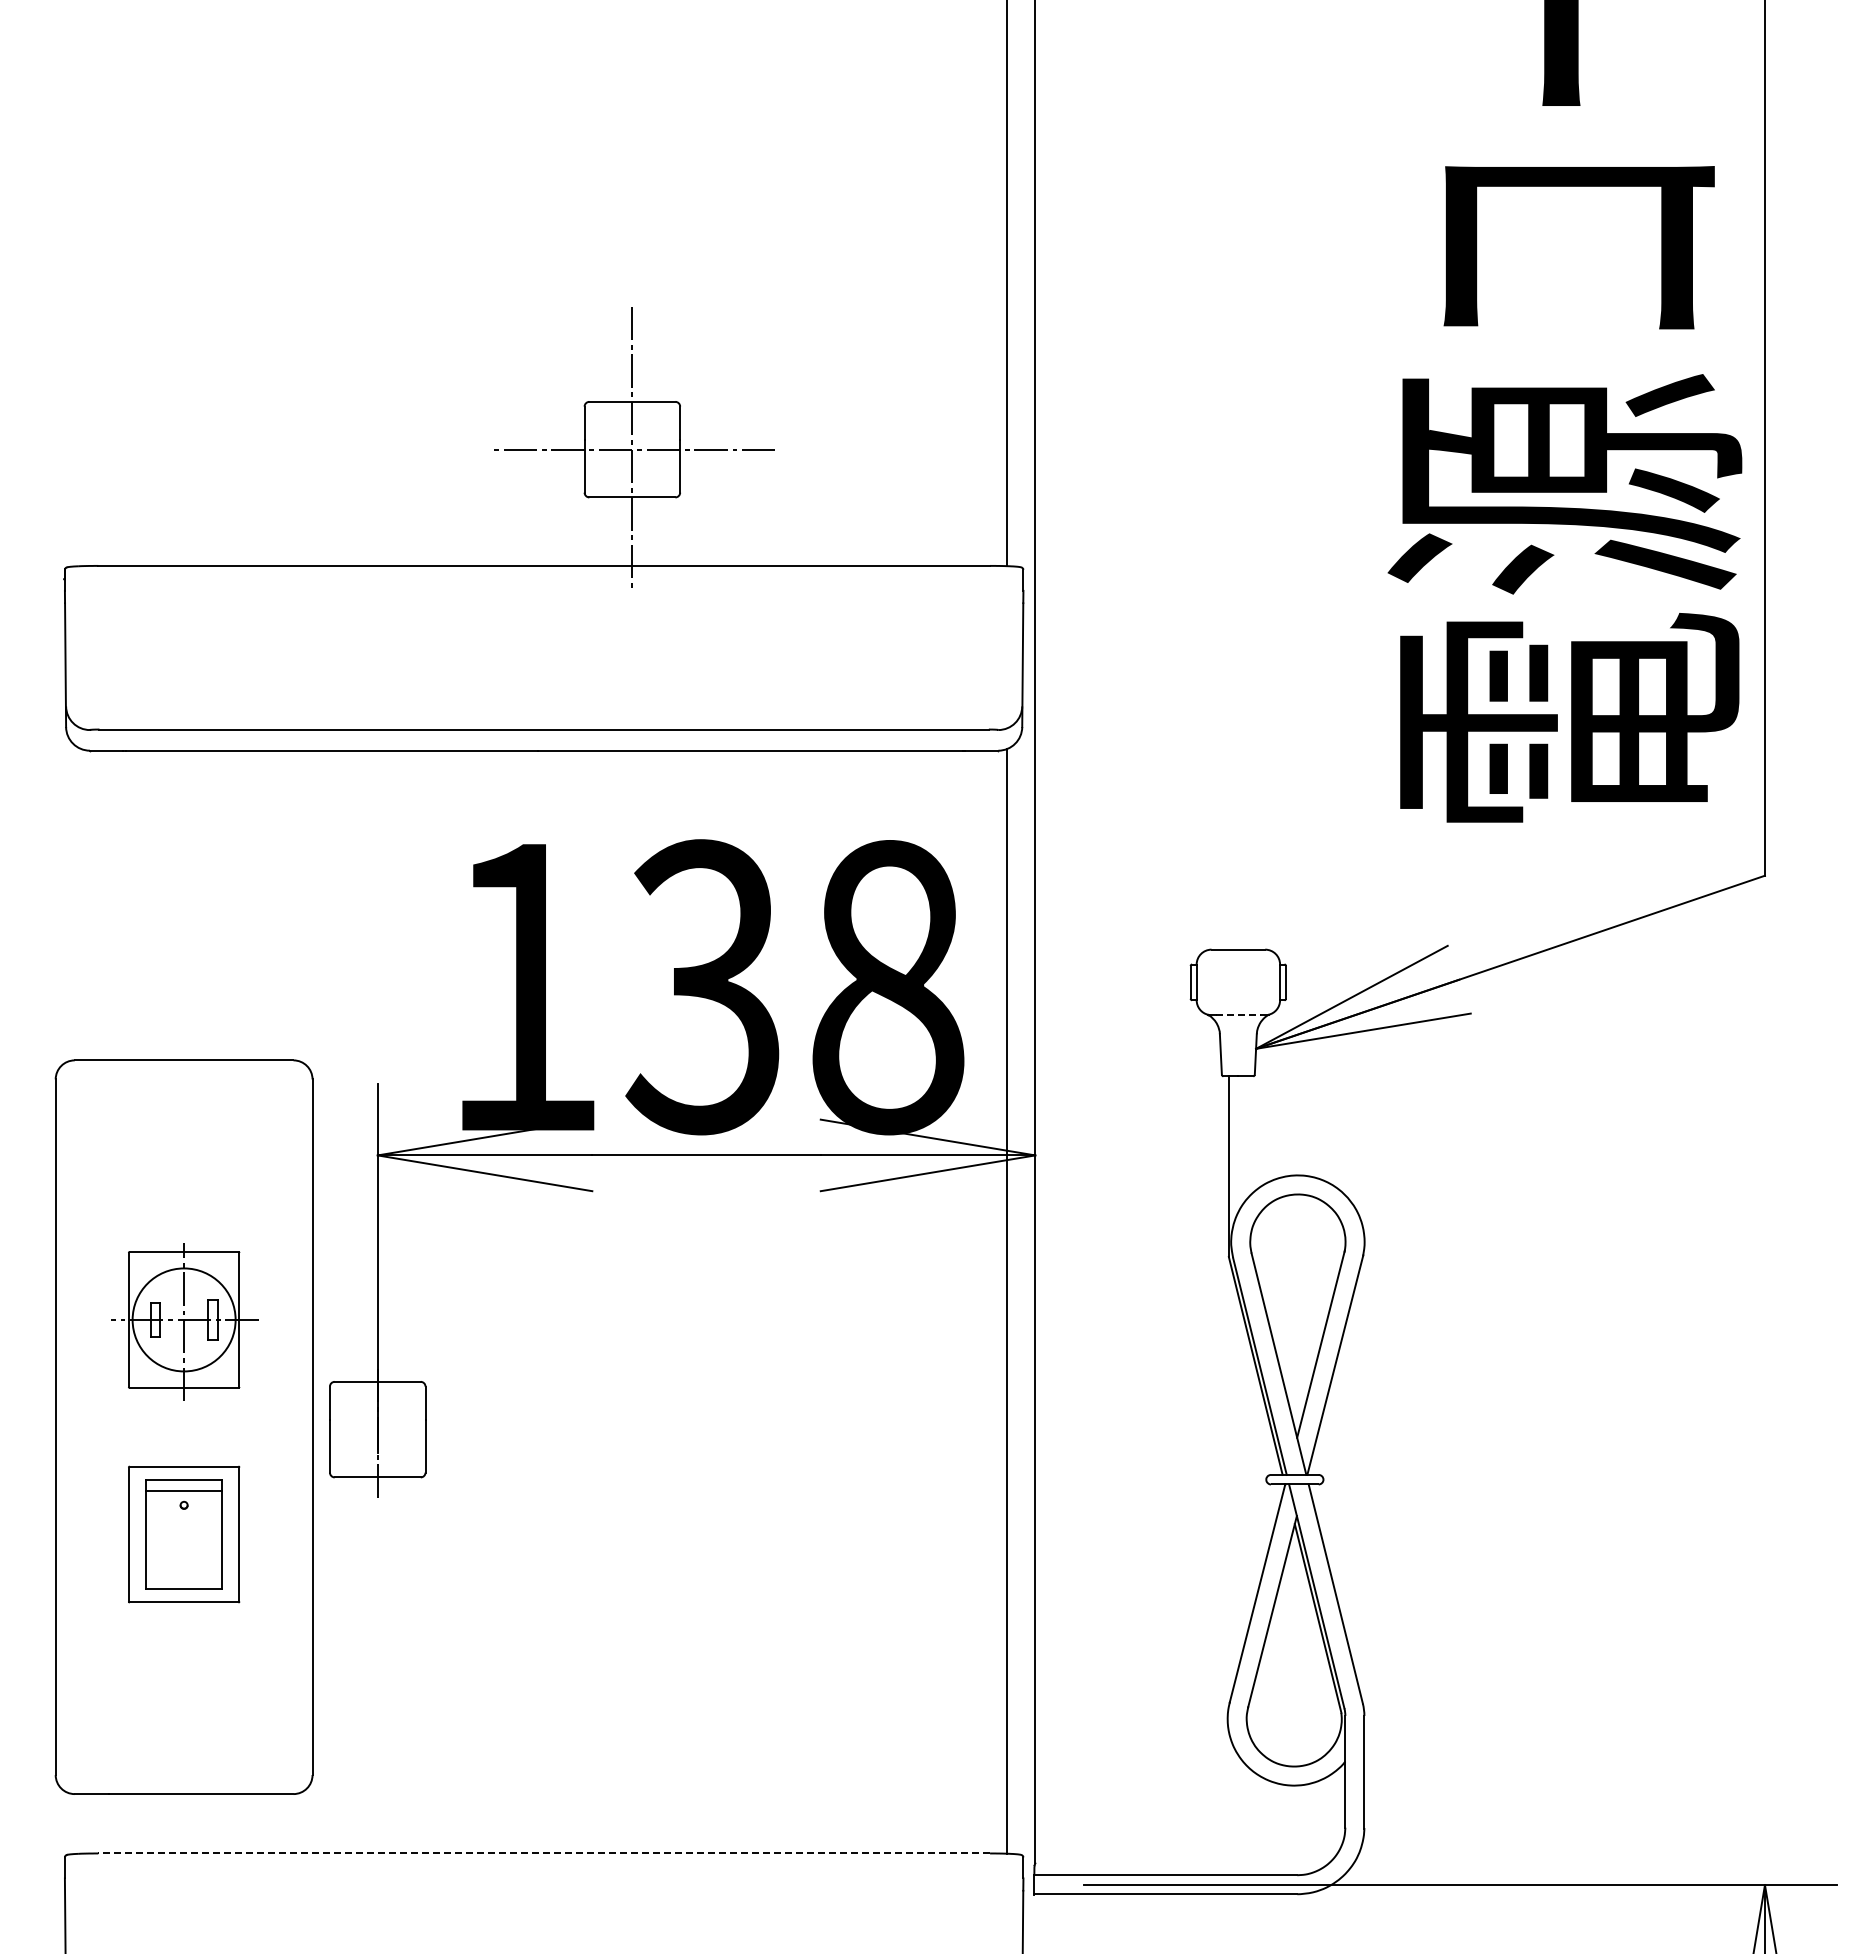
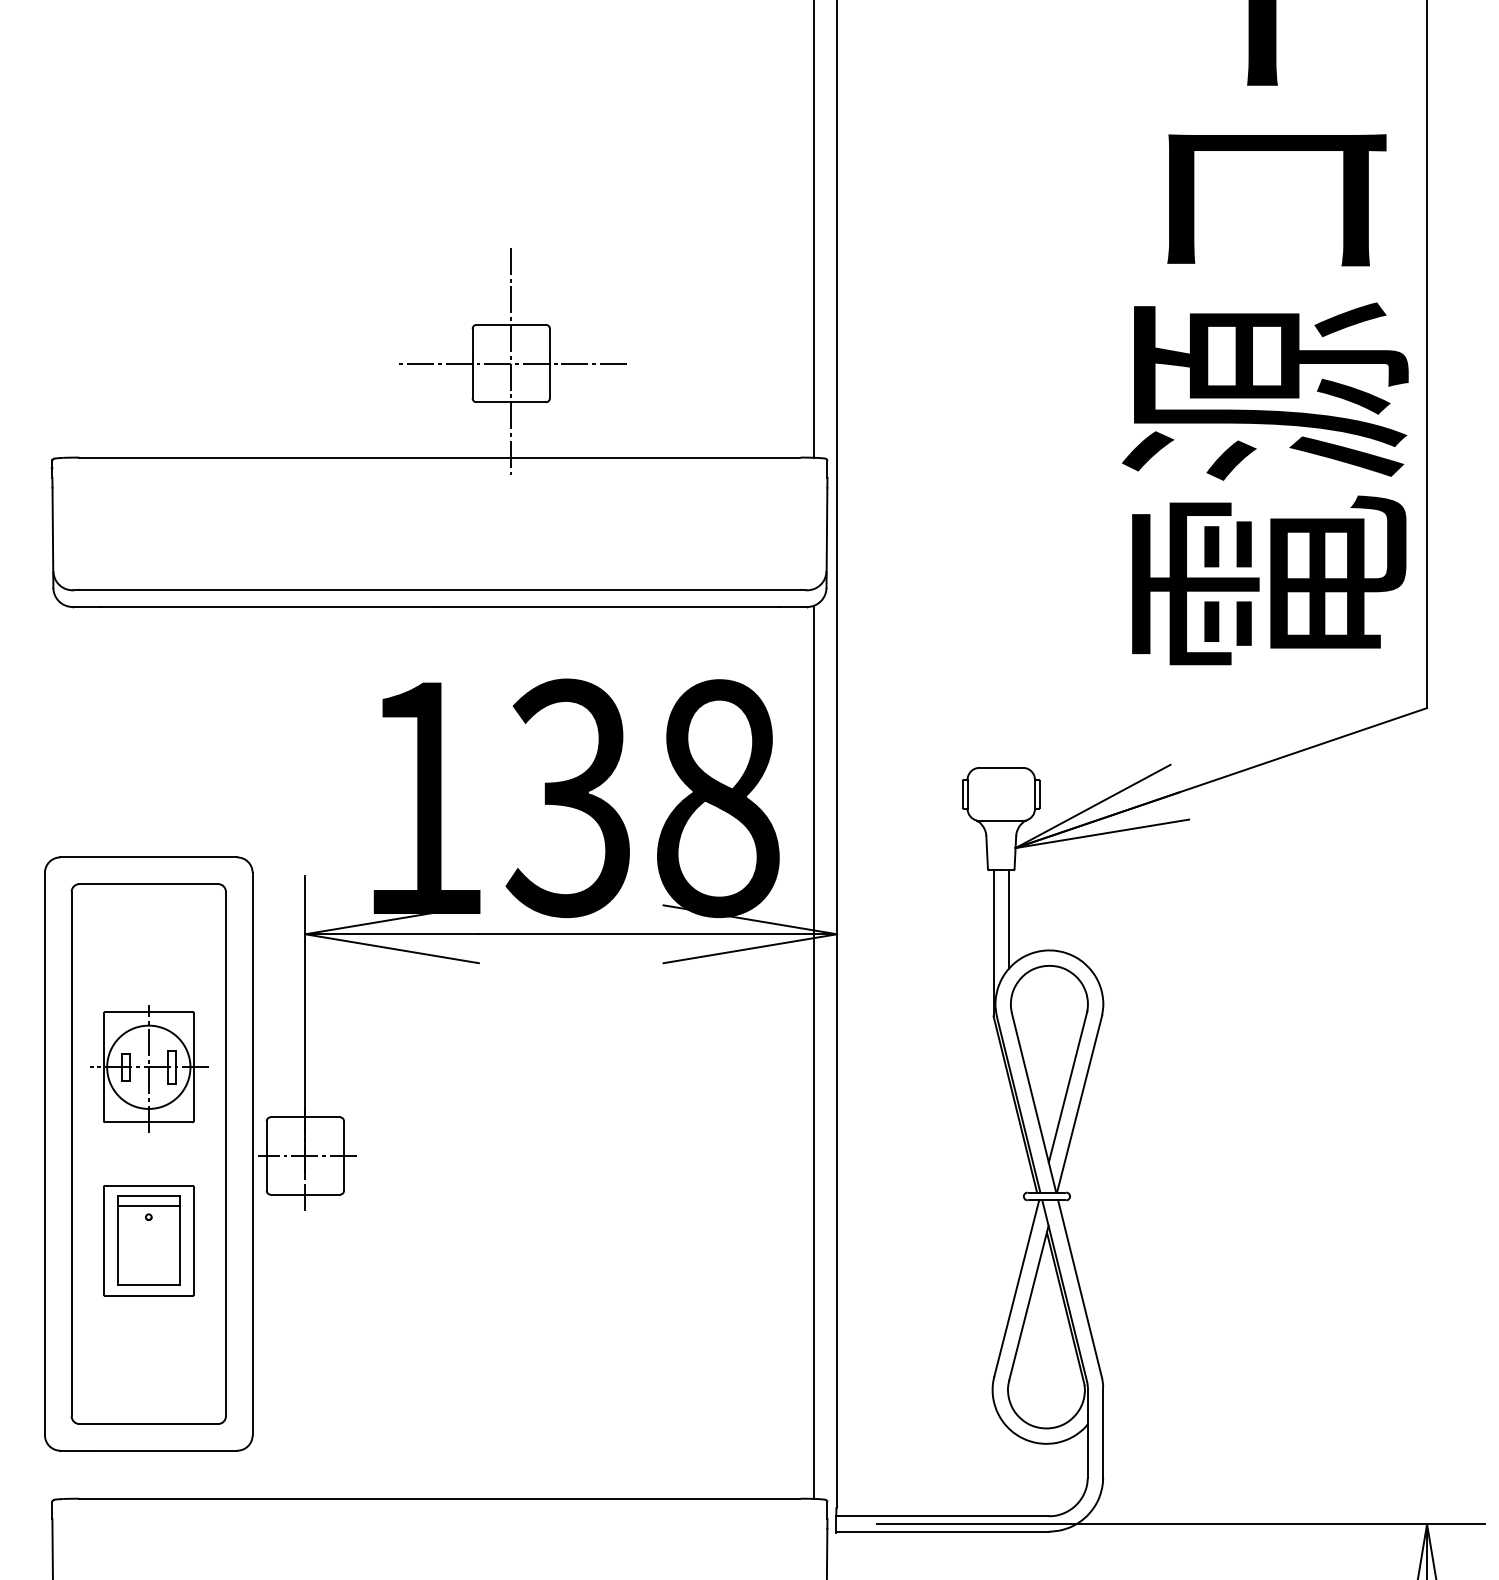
line: (1238, 1014) -> (1001, 820), dashed -> solid
line: (1247, 1137) -> (1008, 919), added
part: (183, 1426) -> (148, 1153), added
line: (380, 1429) -> (307, 1155), added
line: (544, 1853) -> (440, 1498), dashed -> solid

